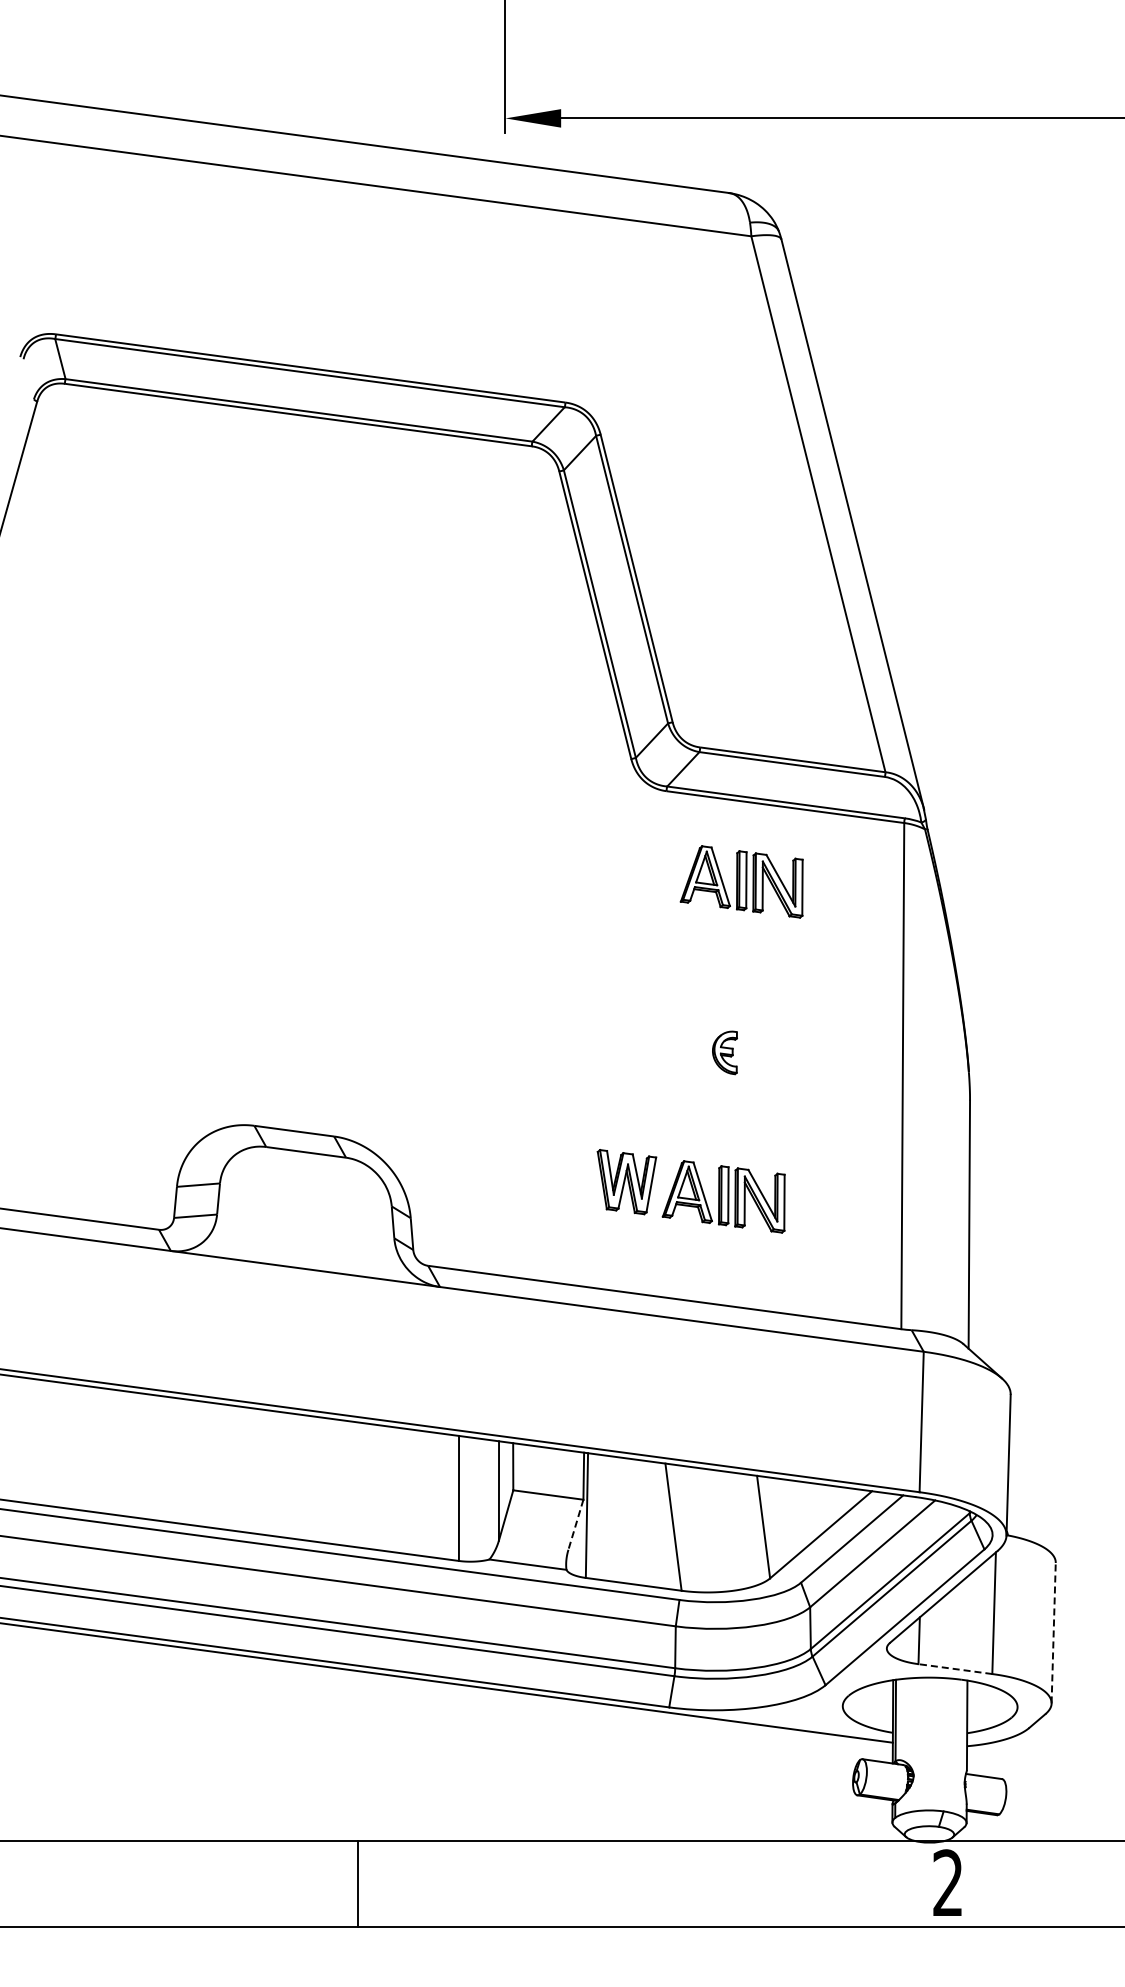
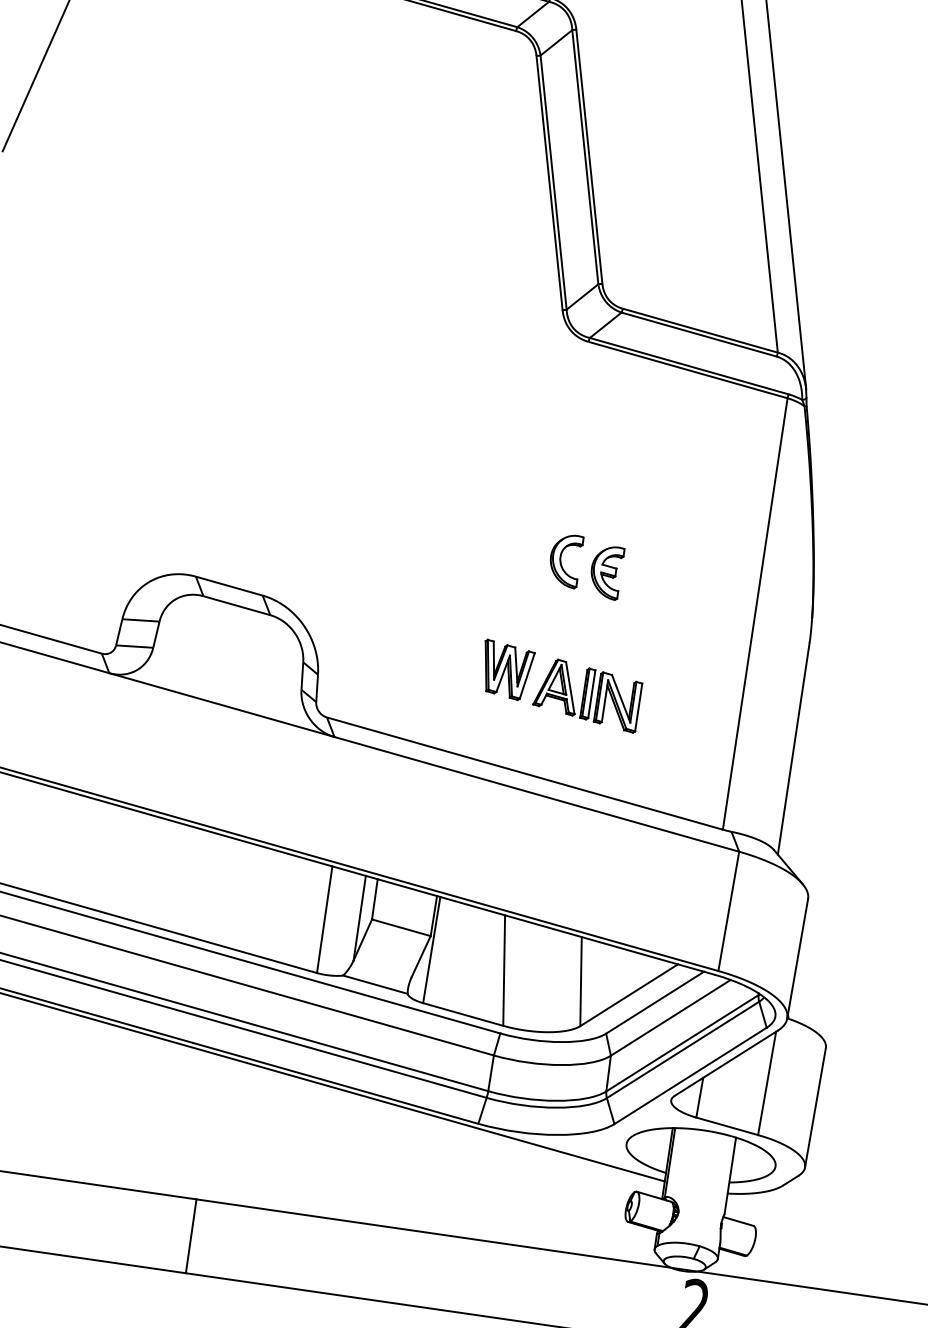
part: (741, 881) -> (641, 428), removed
part: (675, 1046) -> (564, 560), added
part: (724, 1052) -> (606, 571), size x1.43
line: (575, 1525) -> (420, 957), dashed -> solid
line: (1053, 1632) -> (815, 1107), dashed -> solid
line: (954, 1669) -> (726, 1126), dashed -> solid

